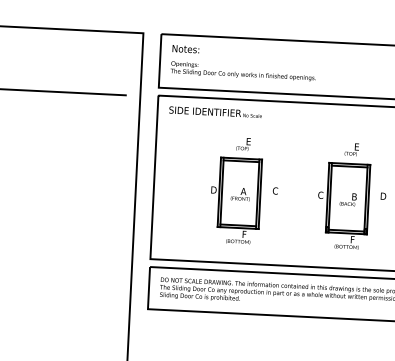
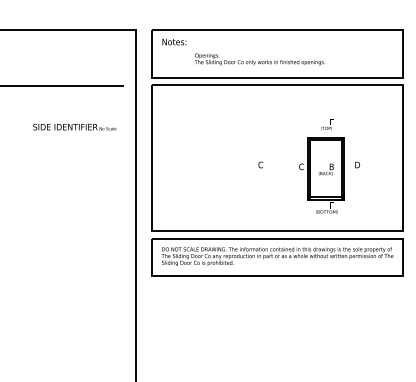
text: (243, 71) -> (259, 59), moved
text: (215, 111) -> (74, 126), moved
part: (236, 190) -> (225, 166), removed

